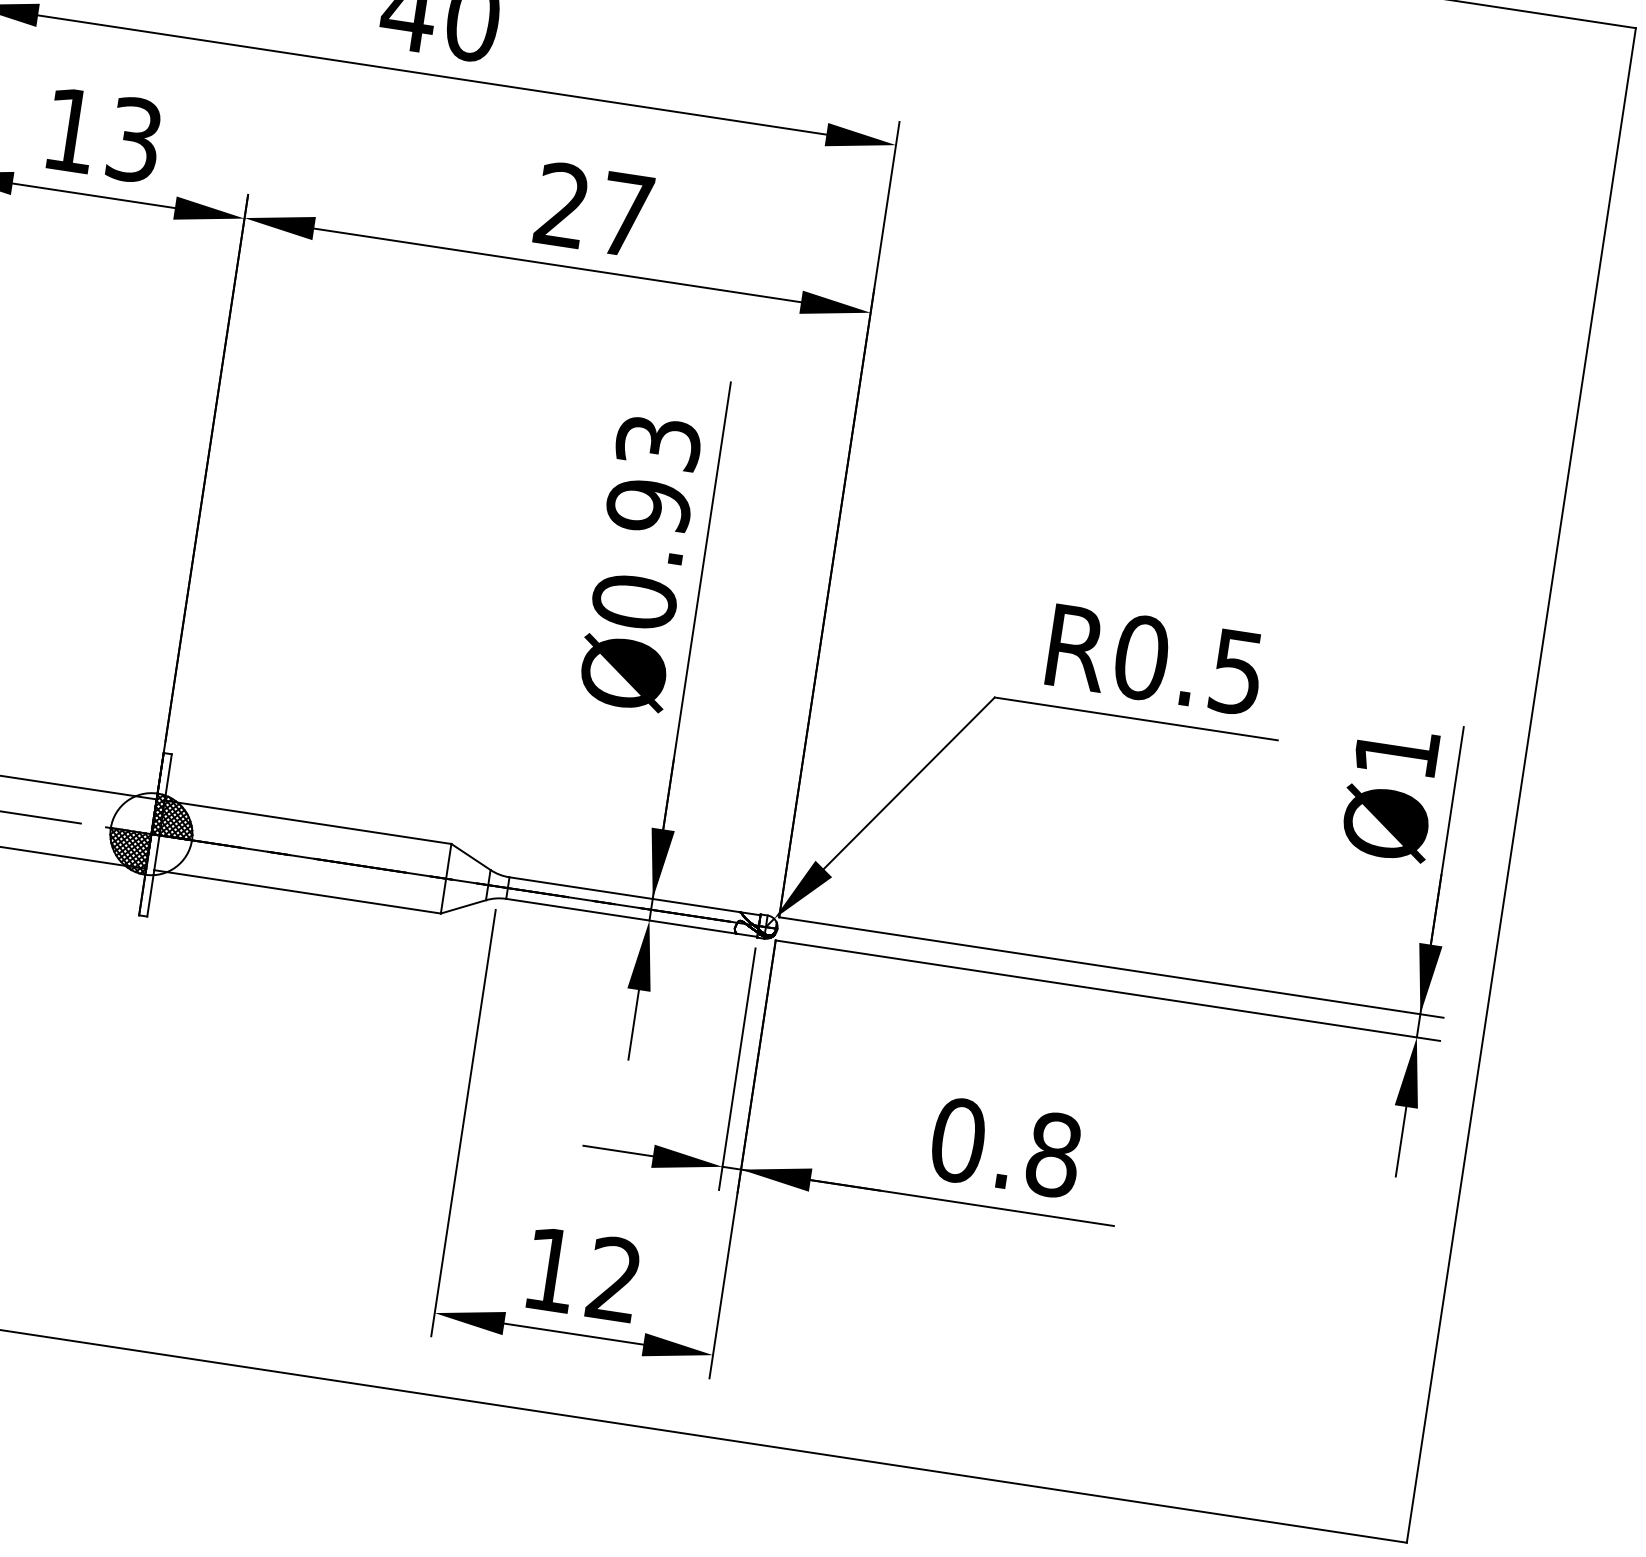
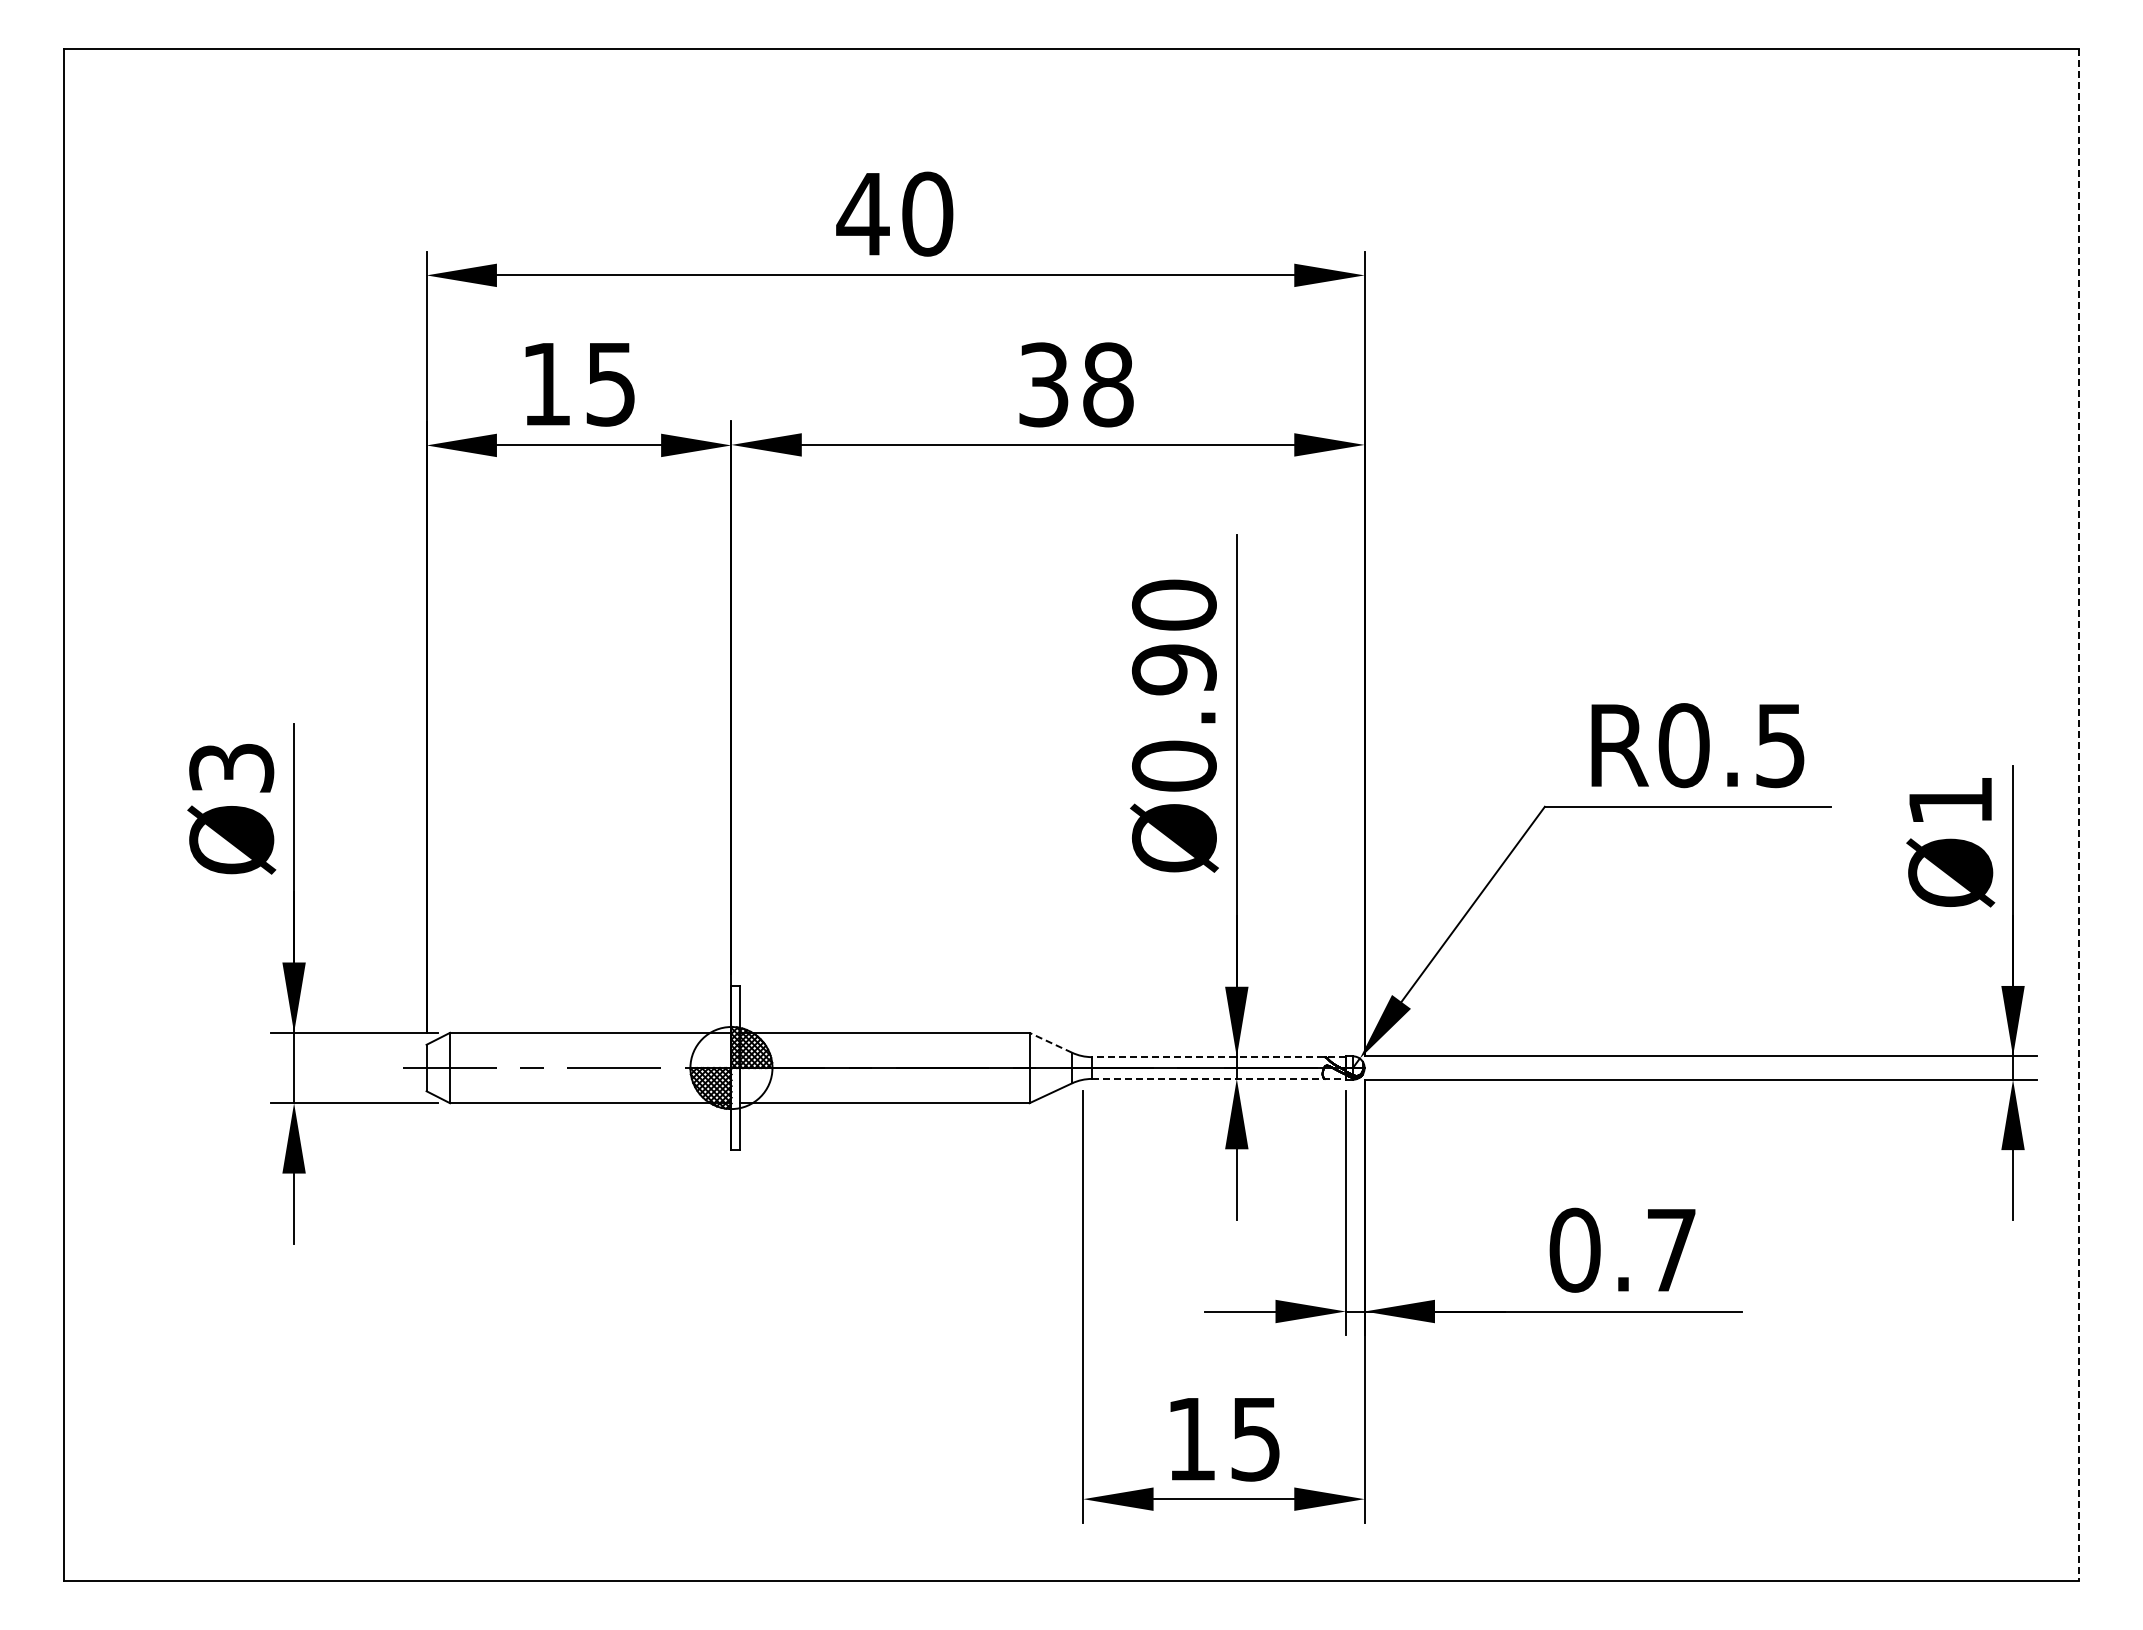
text: (134, 139) -> (610, 383), 13 -> 15
text: (594, 209) -> (1076, 384), 27 -> 38
text: (657, 441) -> (1173, 604), Ø0.93 -> Ø0.90
line: (1521, 784) -> (2078, 814), solid -> dashed
line: (470, 856) -> (1050, 1042), solid -> dashed
line: (634, 896) -> (1218, 1057), solid -> dashed
line: (631, 917) -> (1218, 1078), solid -> dashed
text: (1053, 1154) -> (1671, 1249), 0.8 -> 0.7
text: (614, 1278) -> (1255, 1438), 12 -> 15

